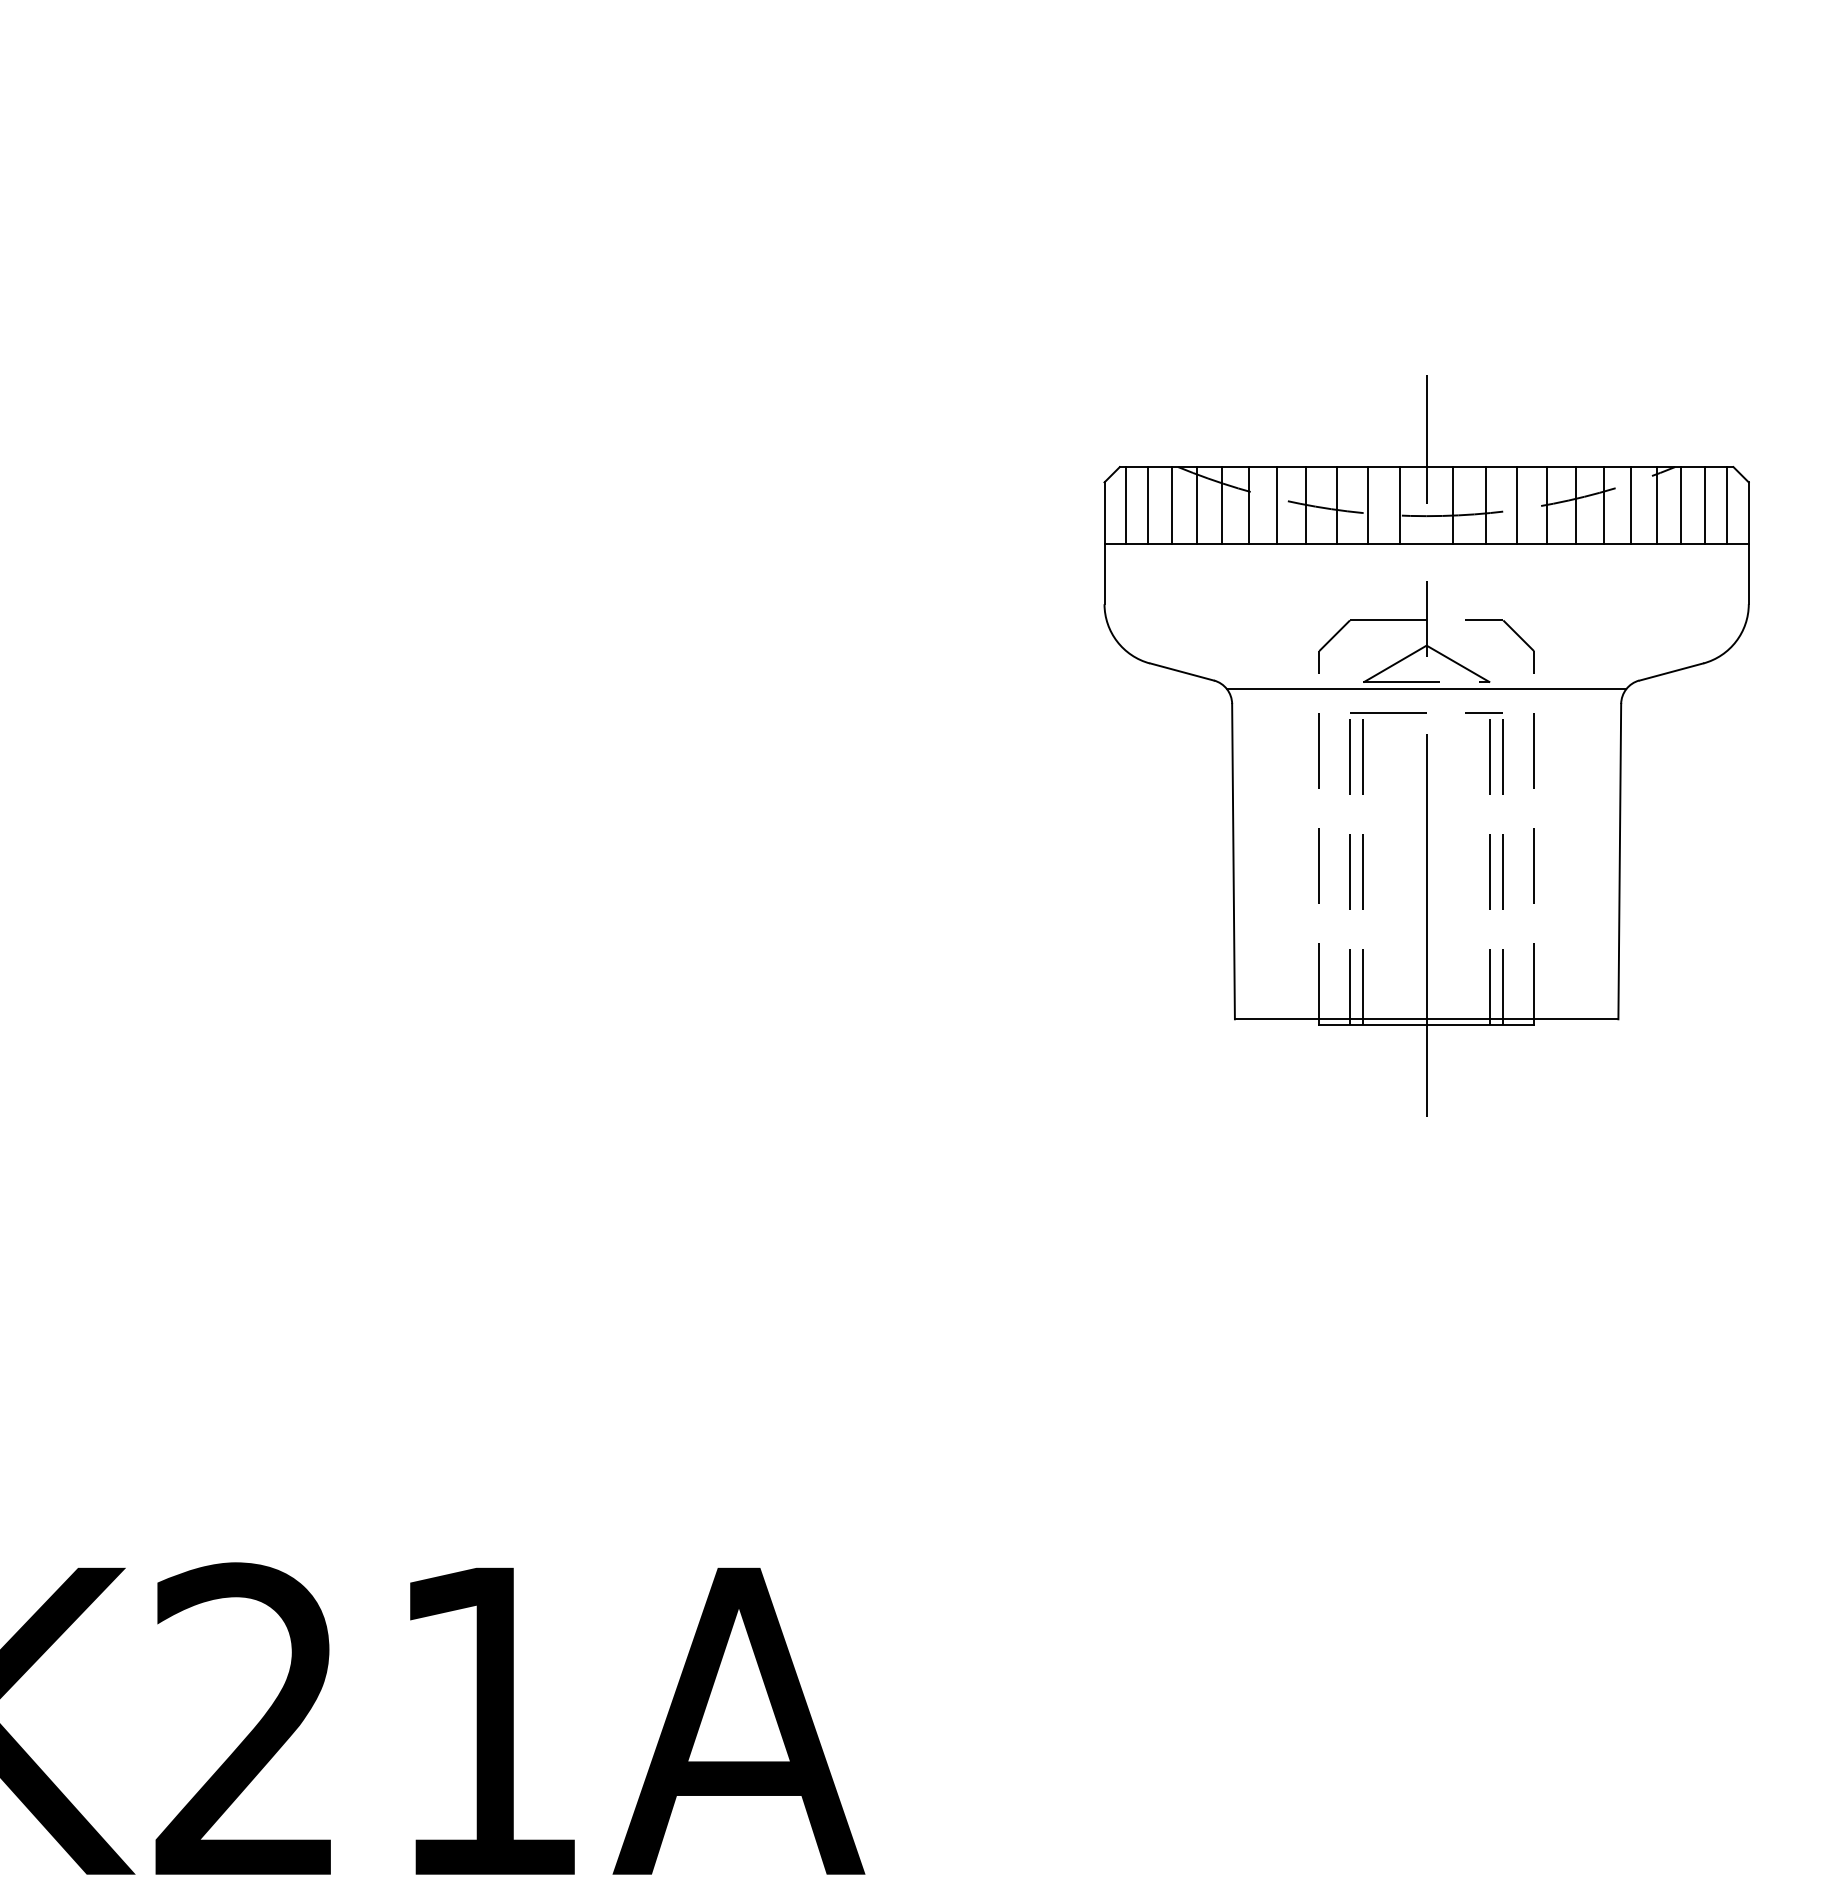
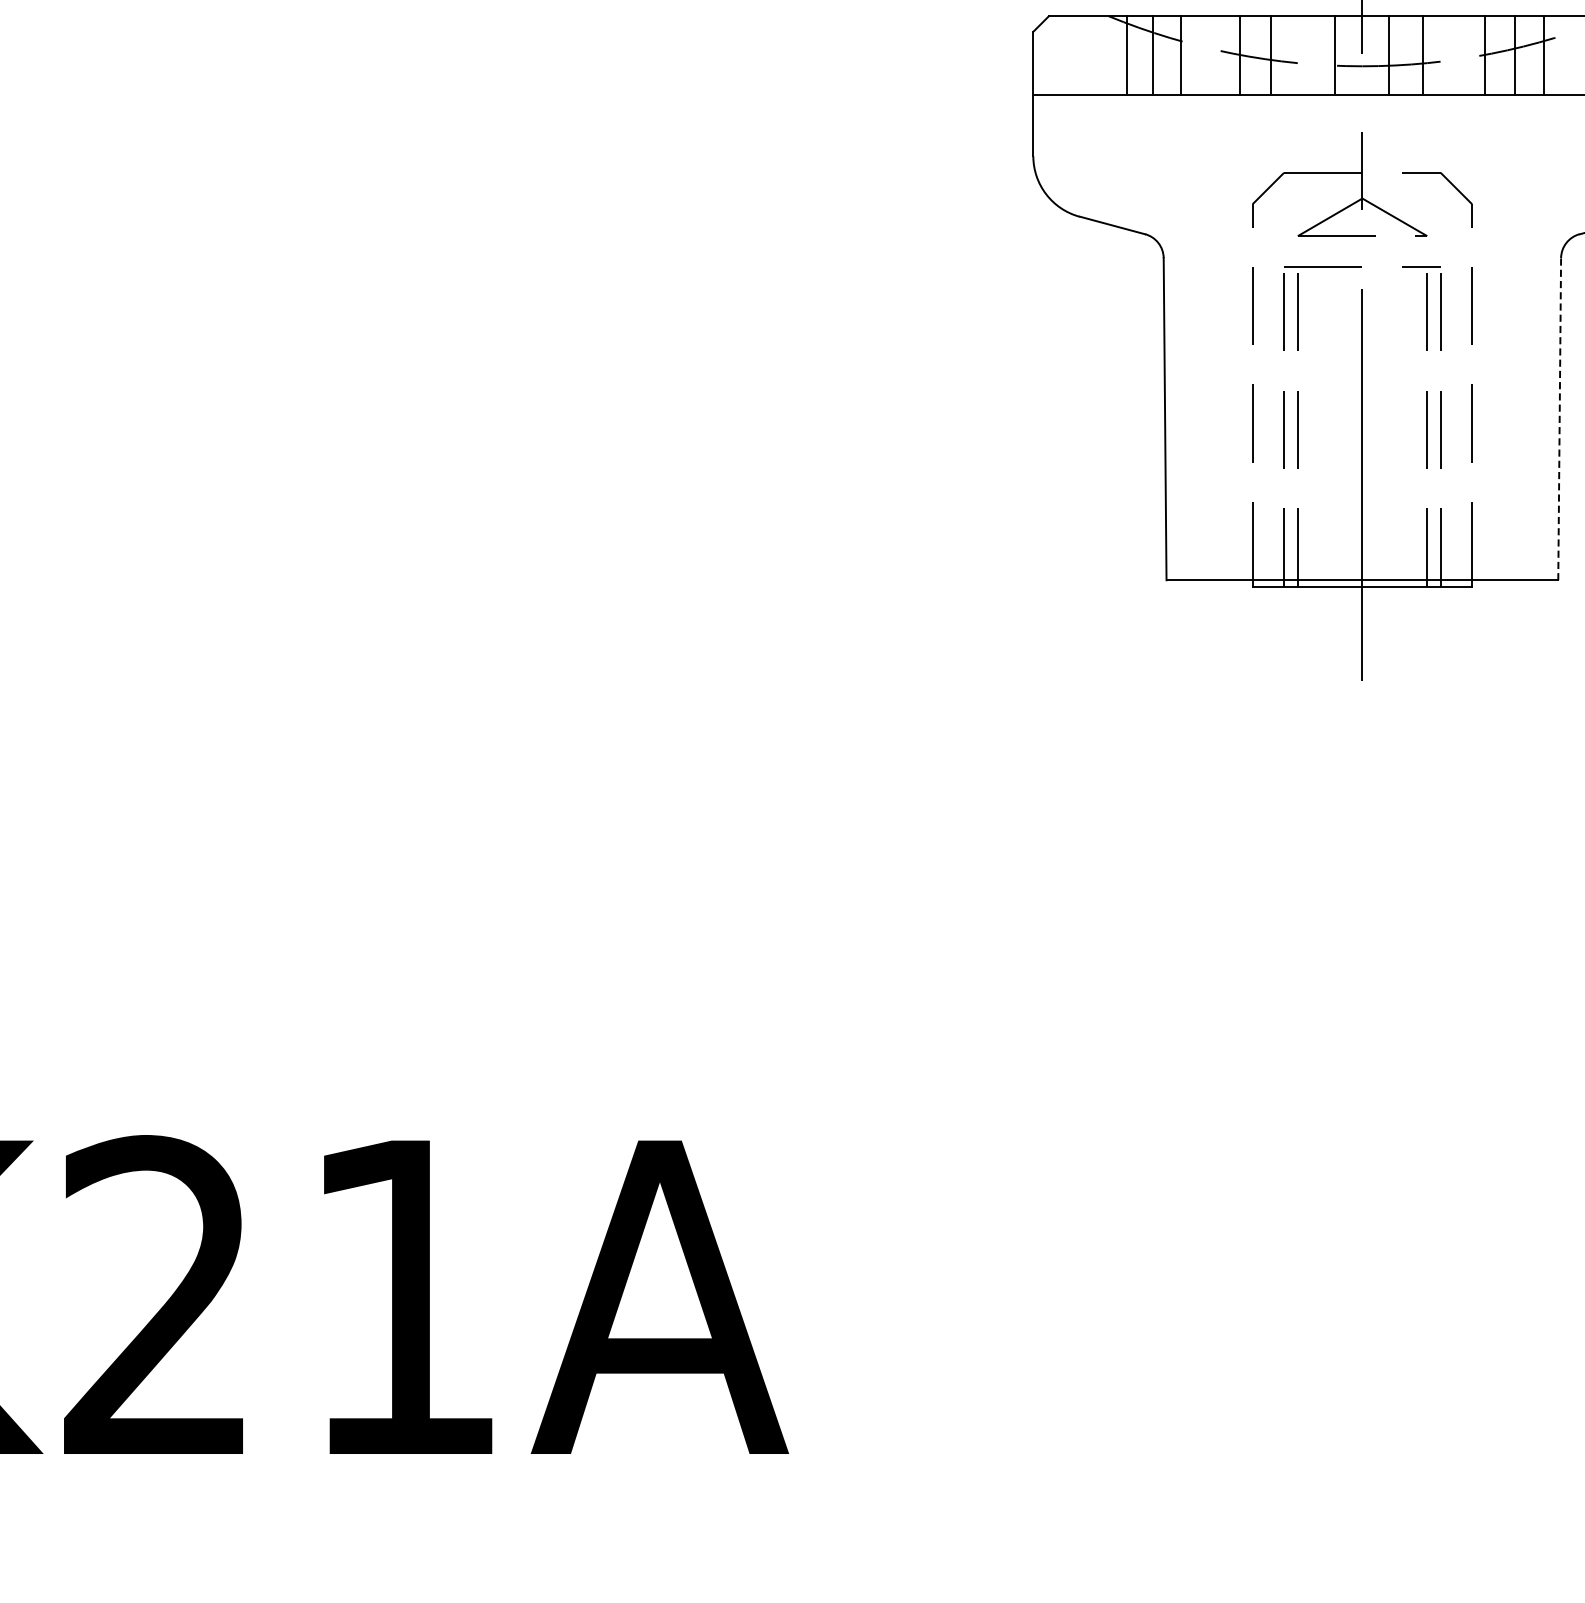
line: (1125, 505) -> (1054, 55), removed
line: (1148, 505) -> (1078, 55), removed
line: (1172, 505) -> (1102, 55), removed
line: (1277, 505) -> (1210, 55), removed
line: (1367, 505) -> (1301, 55), removed
line: (1516, 505) -> (1454, 55), removed
line: (1631, 505) -> (1571, 55), removed
line: (1426, 689) -> (1362, 243), removed
line: (1619, 861) -> (1559, 419), solid -> dashed

